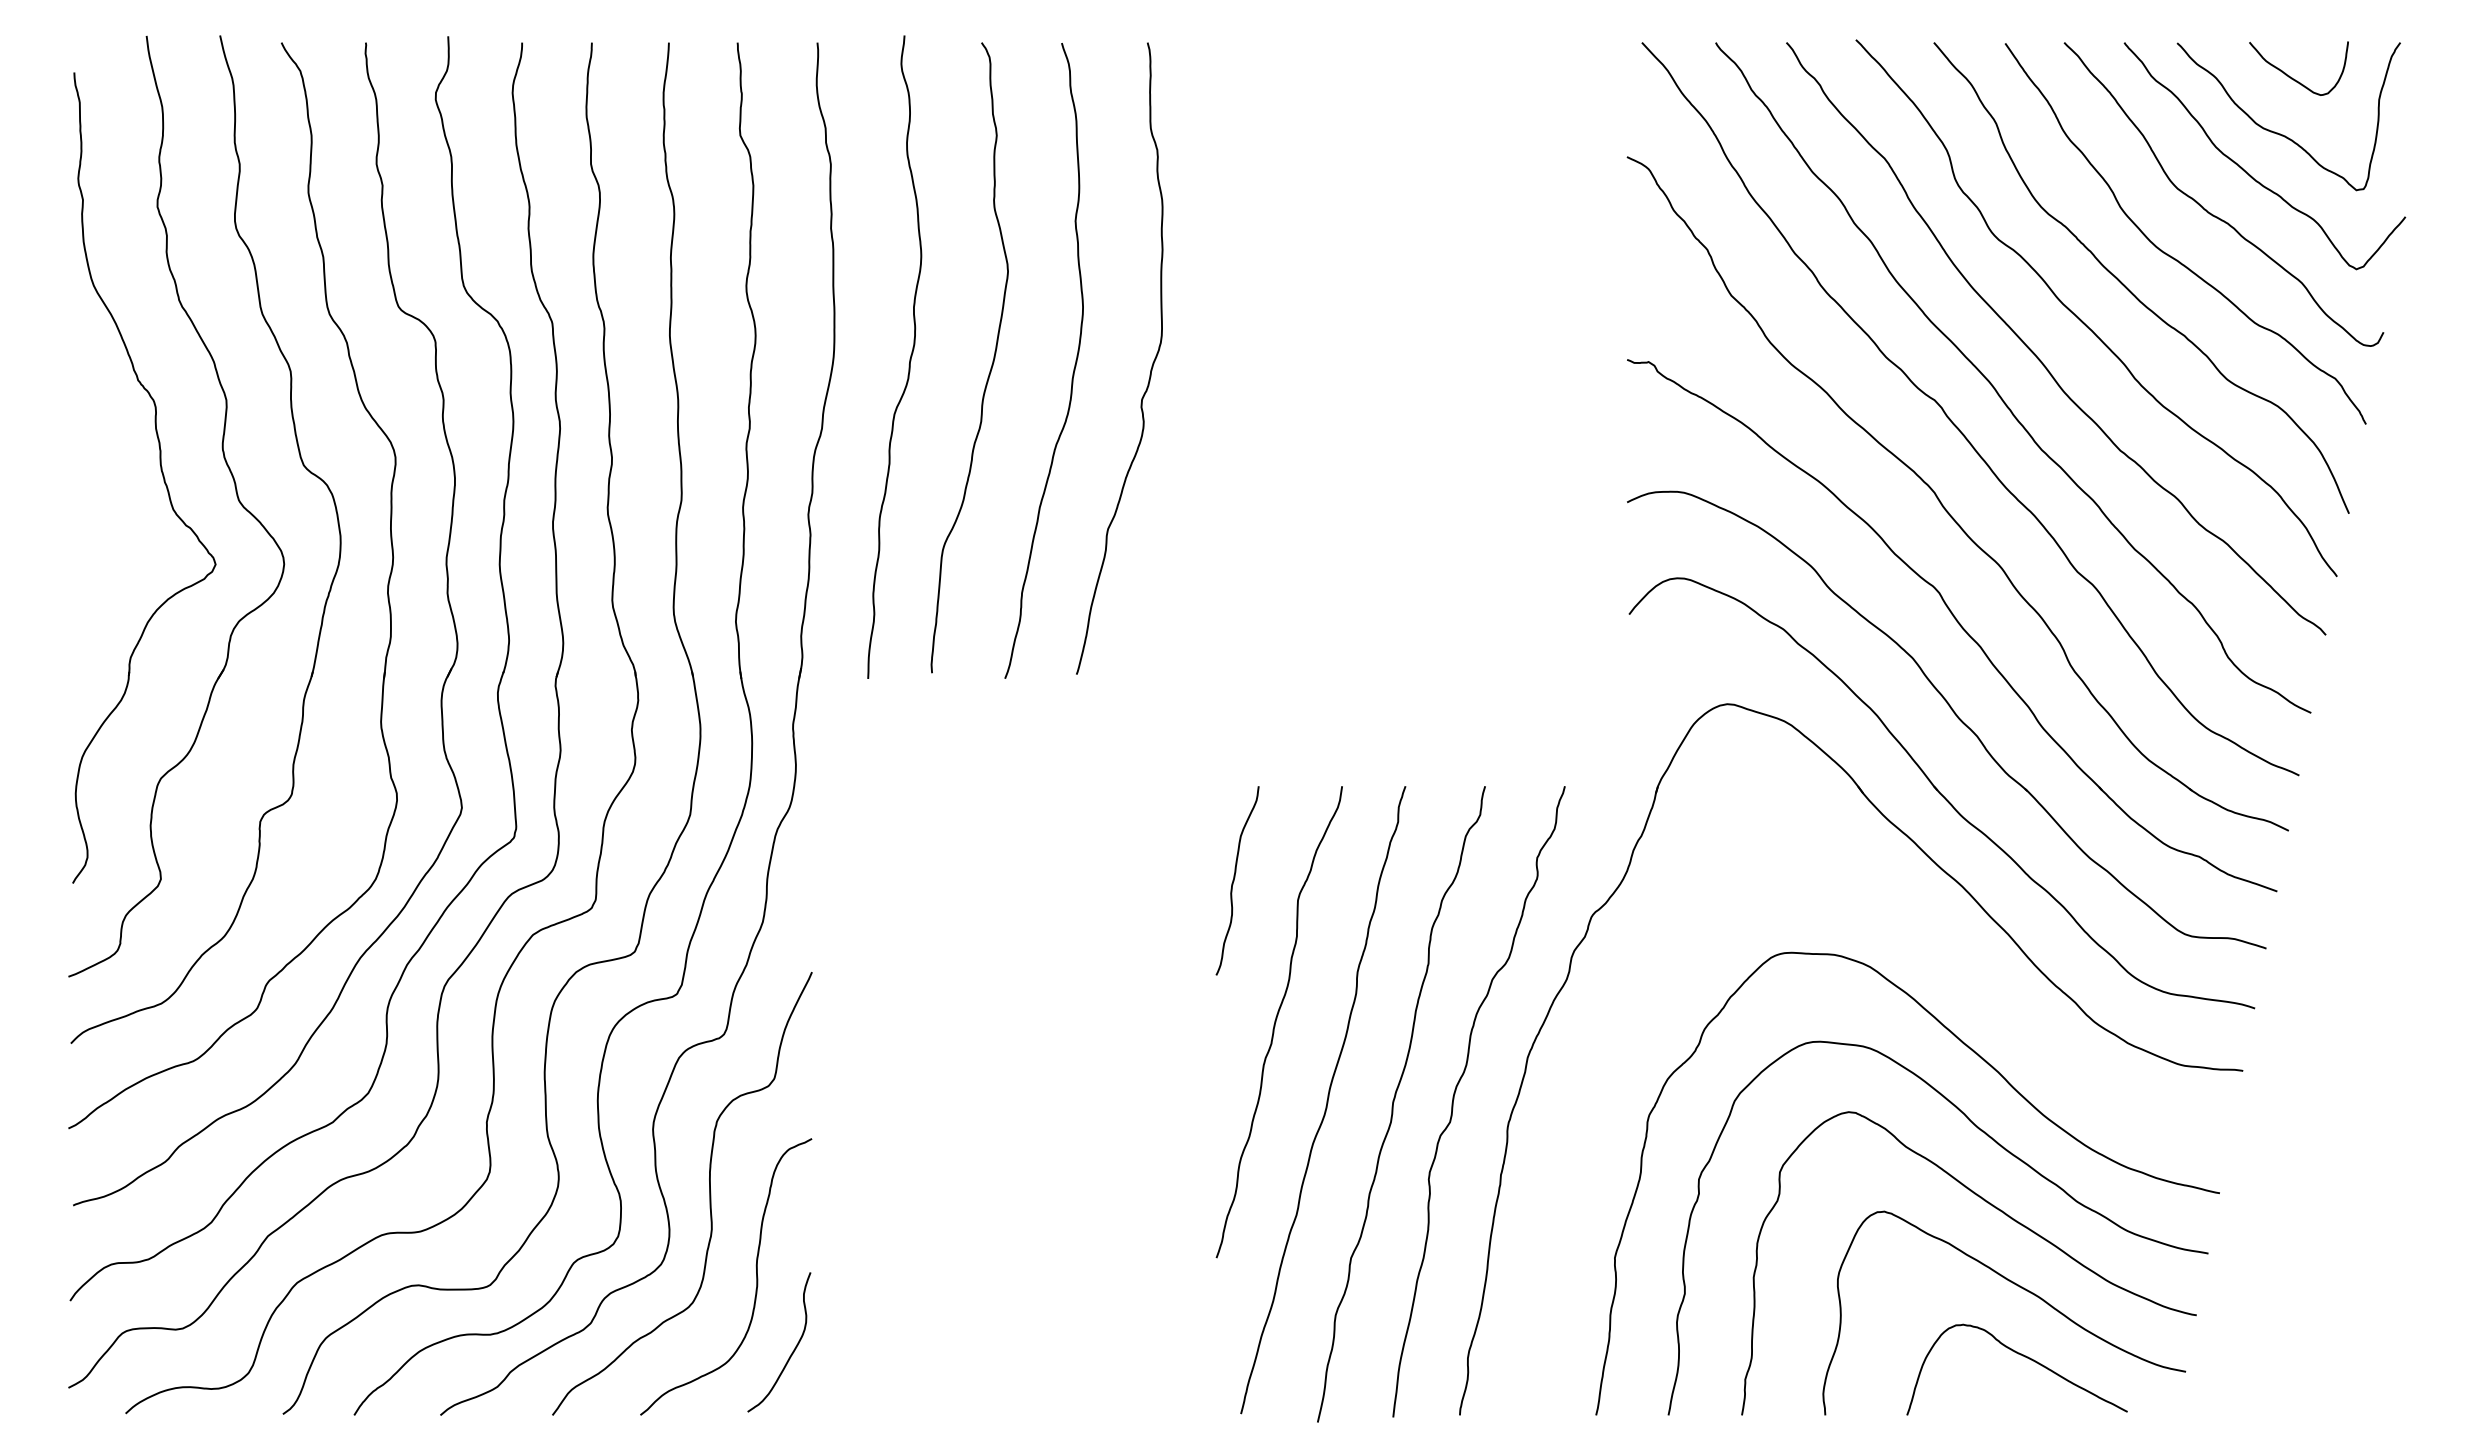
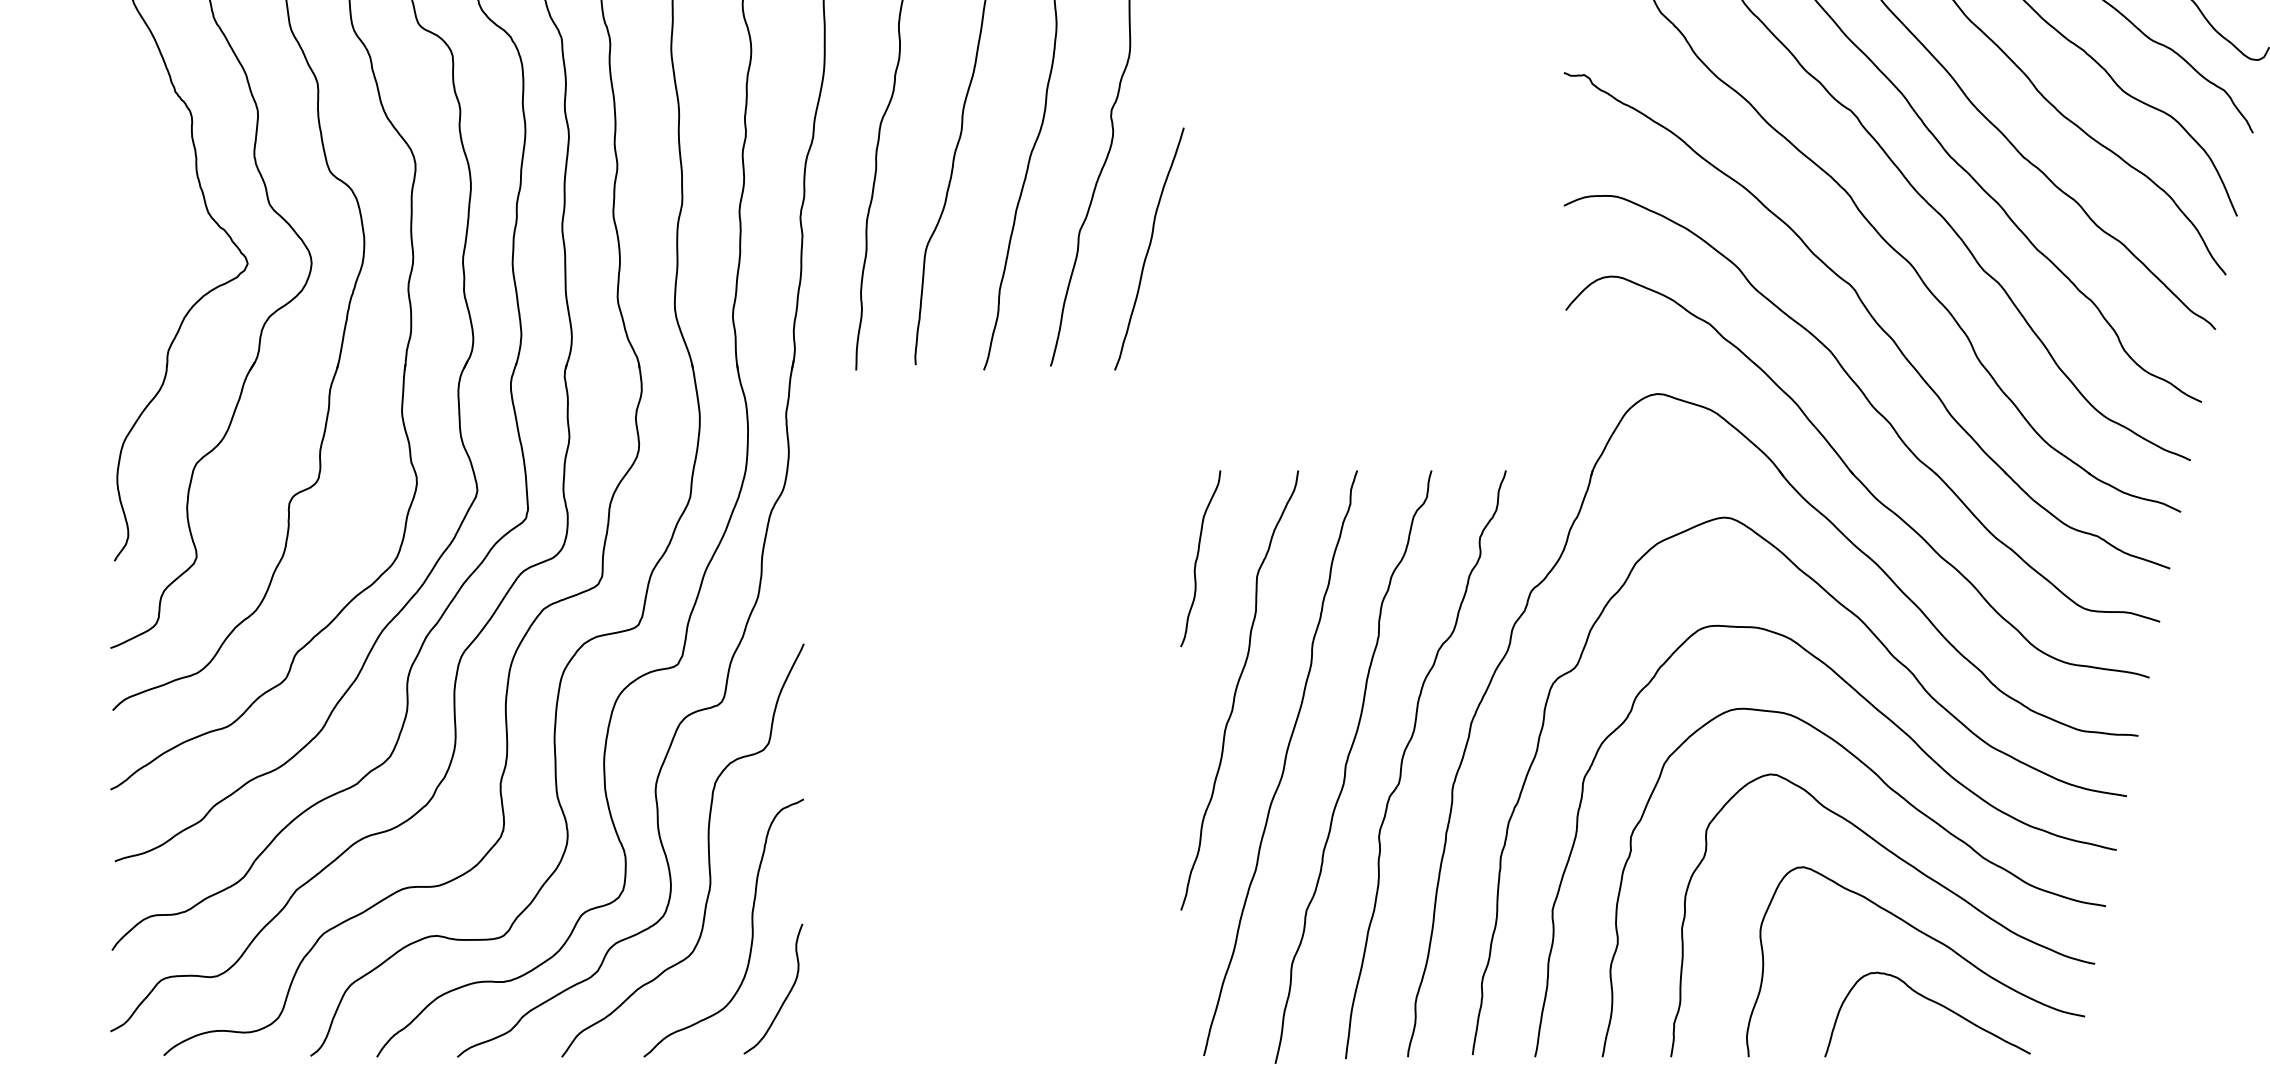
curve: (1182, 548) -> (1149, 248), added
curve: (2013, 1022) -> (1924, 690), added

